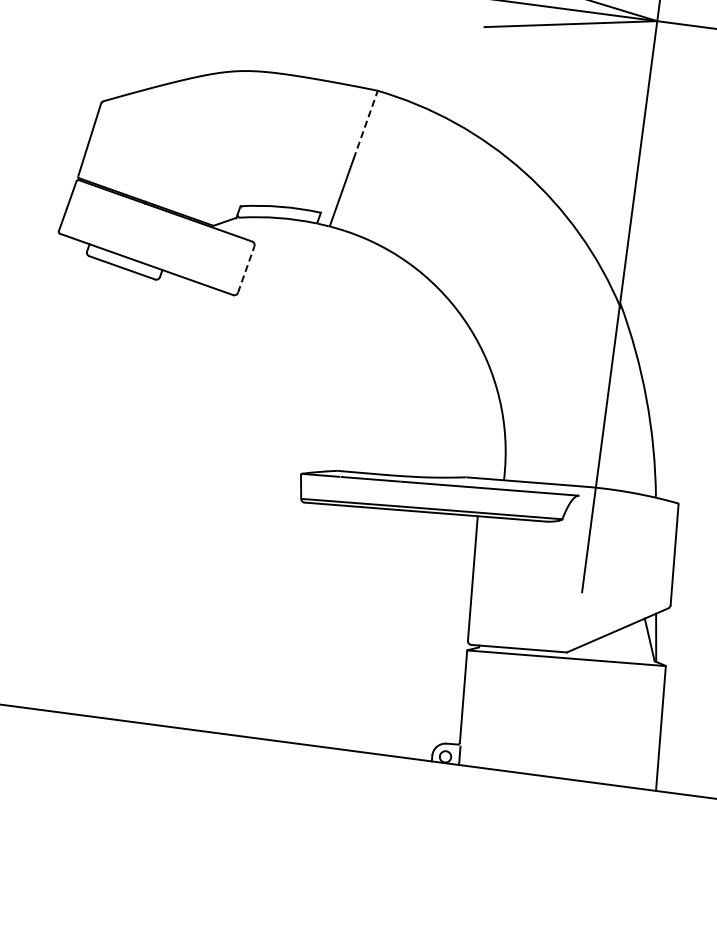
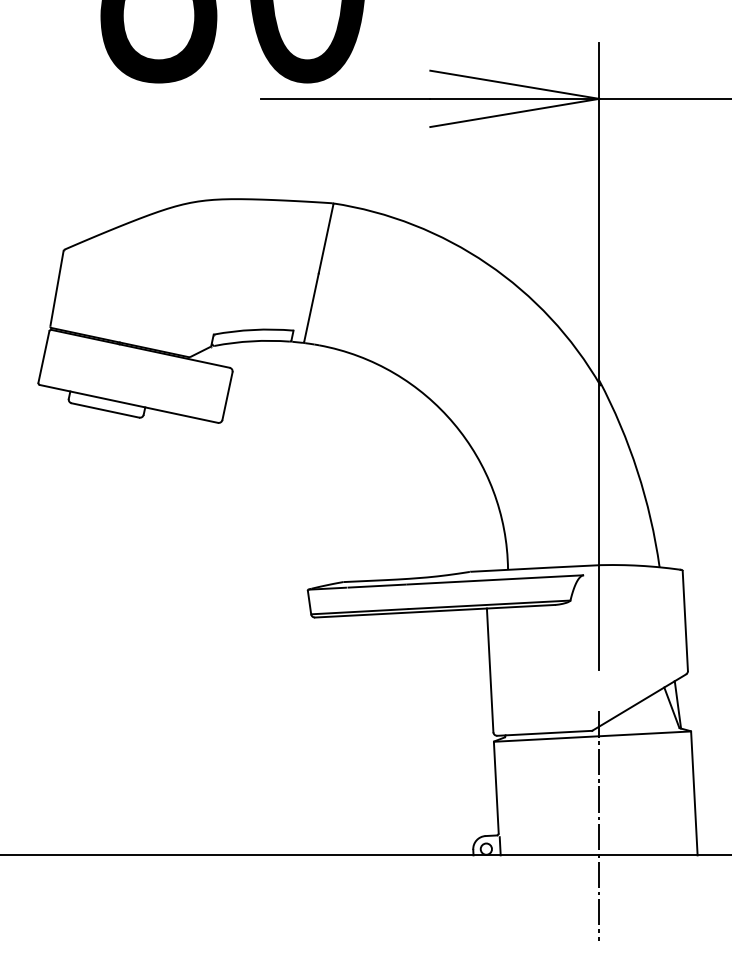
line: (366, 124) -> (326, 238), dashed -> solid
line: (246, 268) -> (227, 395), dashed -> solid
line: (561, 748) -> (599, 825), added

